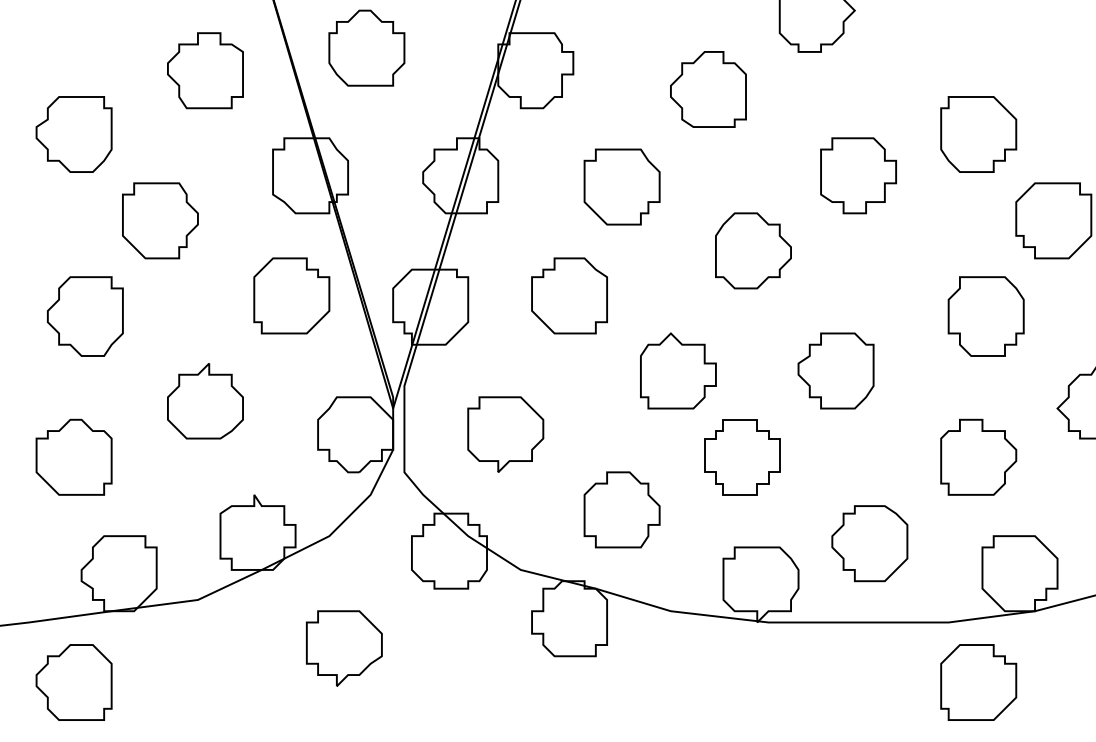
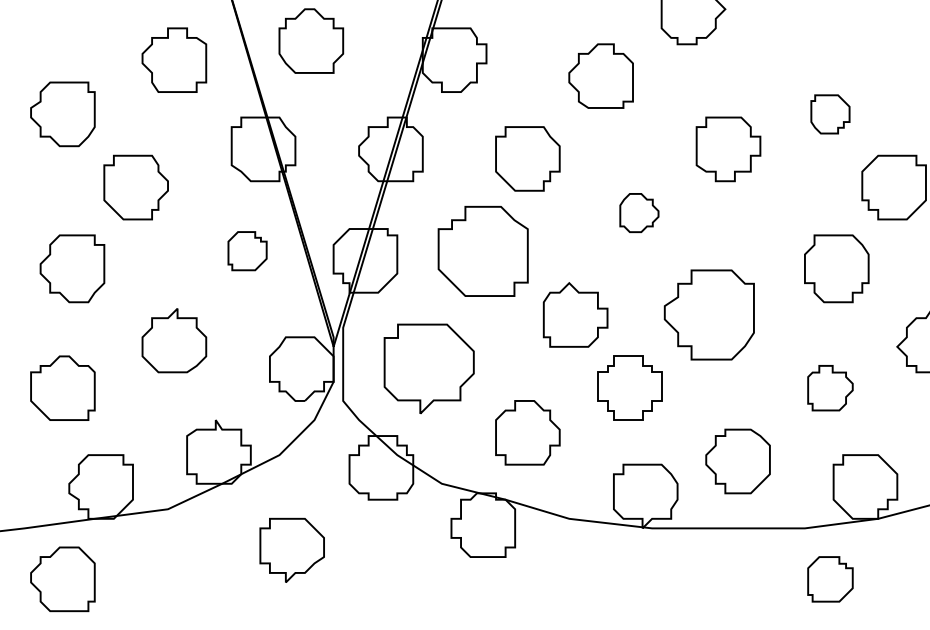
part: (978, 134) -> (830, 114), size x0.6
part: (753, 250) -> (639, 212), size x0.6
part: (291, 294) -> (247, 250), size x0.6
part: (569, 294) -> (483, 250), size x1.4
part: (836, 370) -> (709, 314), size x1.4
part: (504, 434) -> (428, 368), size x1.4
part: (978, 456) -> (830, 387), size x0.7
part: (978, 682) -> (830, 579), size x0.7

